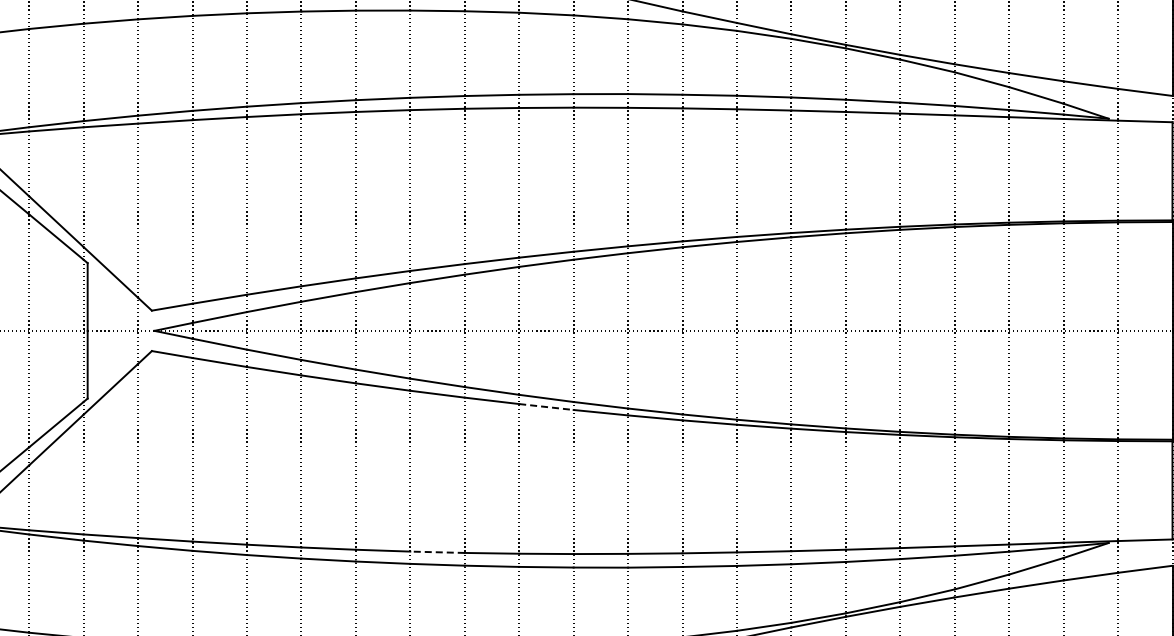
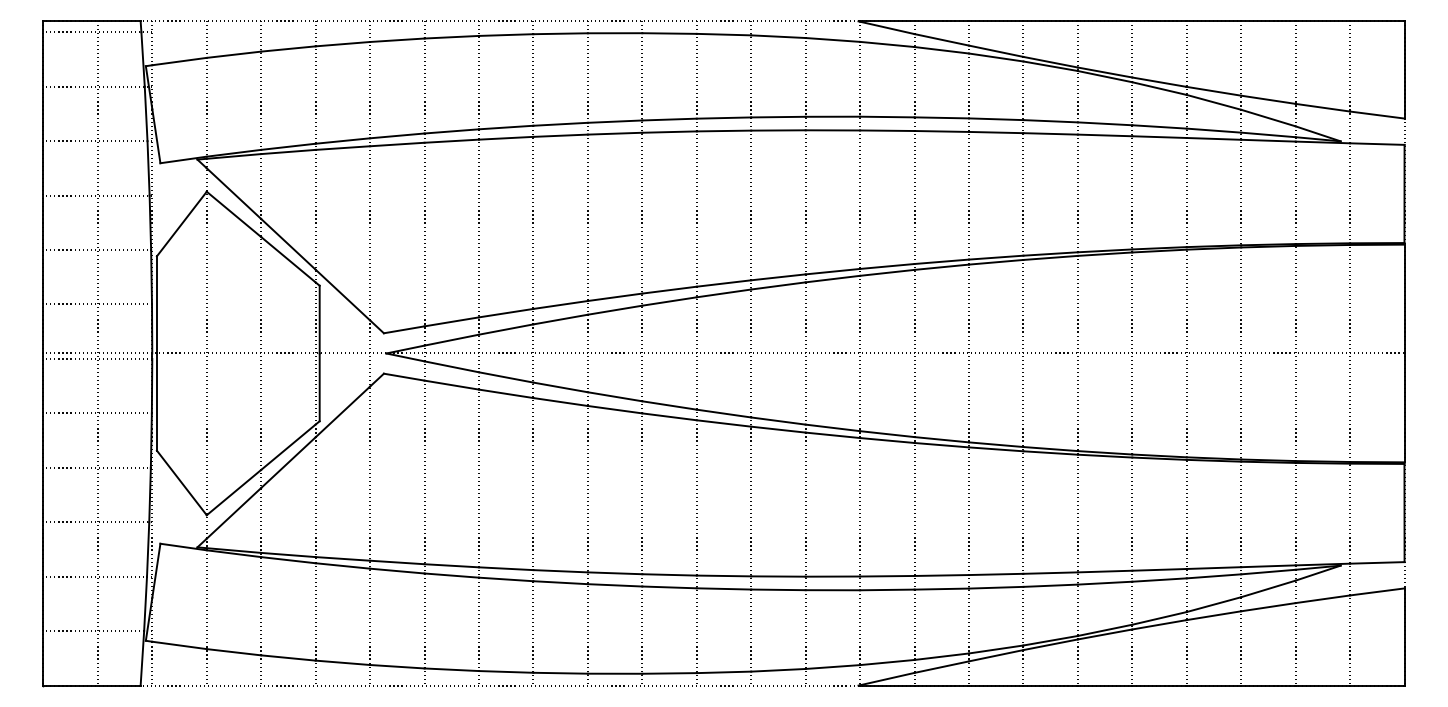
line: (546, 406) -> (778, 429), dashed -> solid
line: (437, 551) -> (669, 574), dashed -> solid

